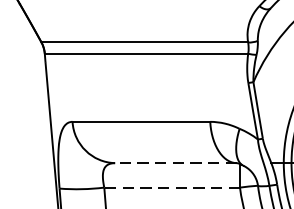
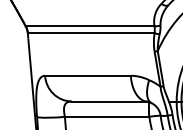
line: (175, 163) -> (109, 101), dashed -> solid
line: (171, 187) -> (106, 116), dashed -> solid

